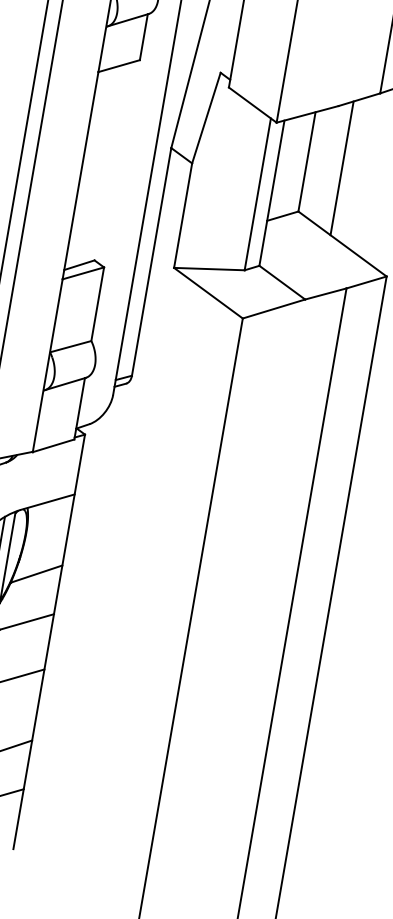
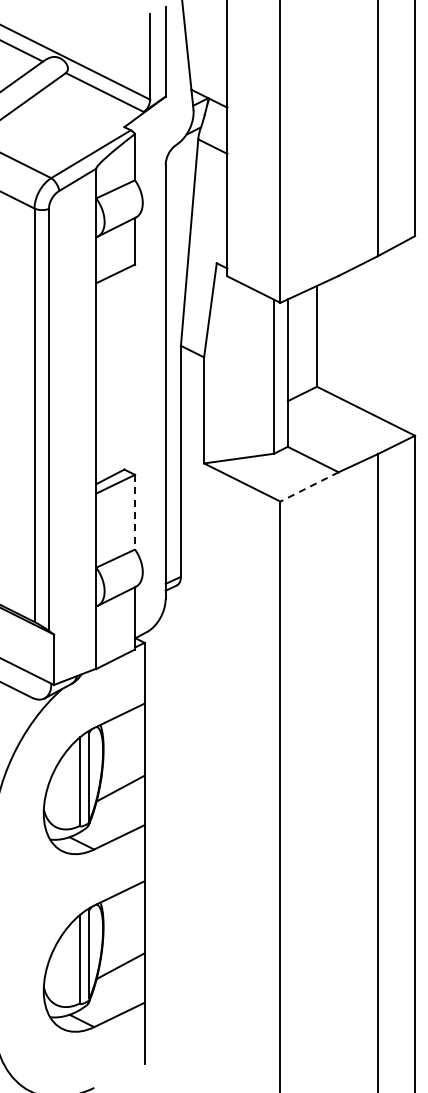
line: (341, 168) -> (352, 336), removed
line: (98, 304) -> (135, 512), solid -> dashed
line: (274, 308) -> (309, 486), solid -> dashed

